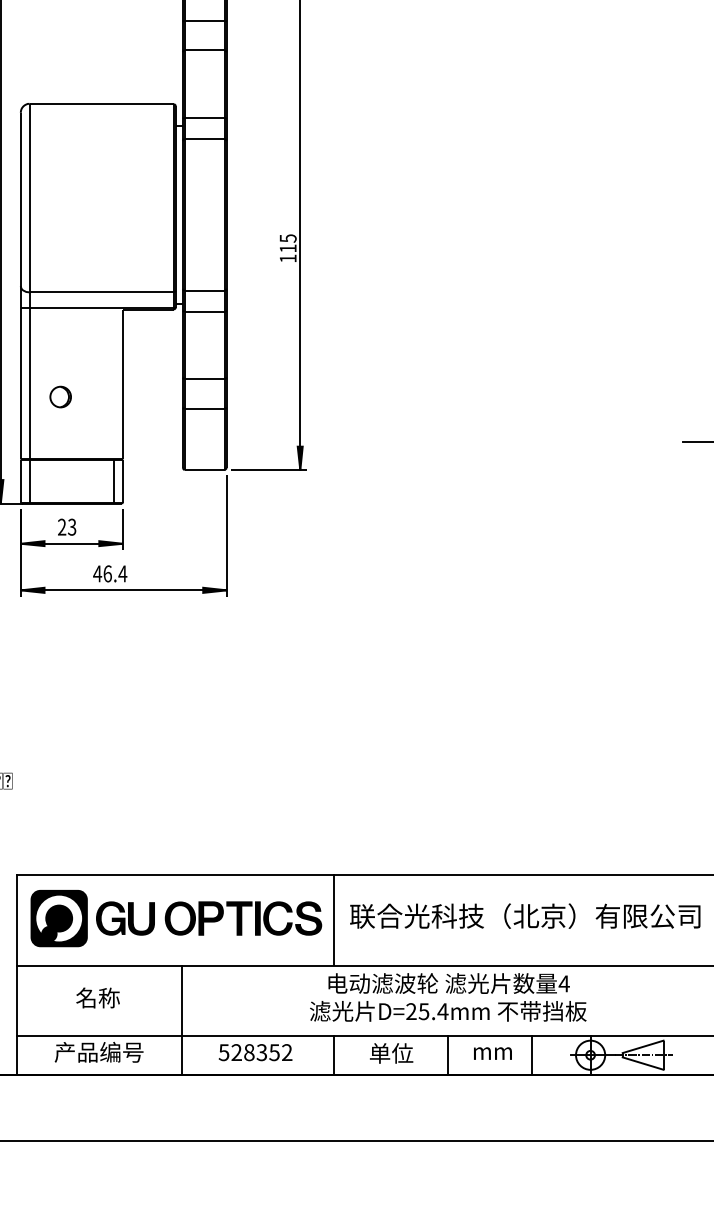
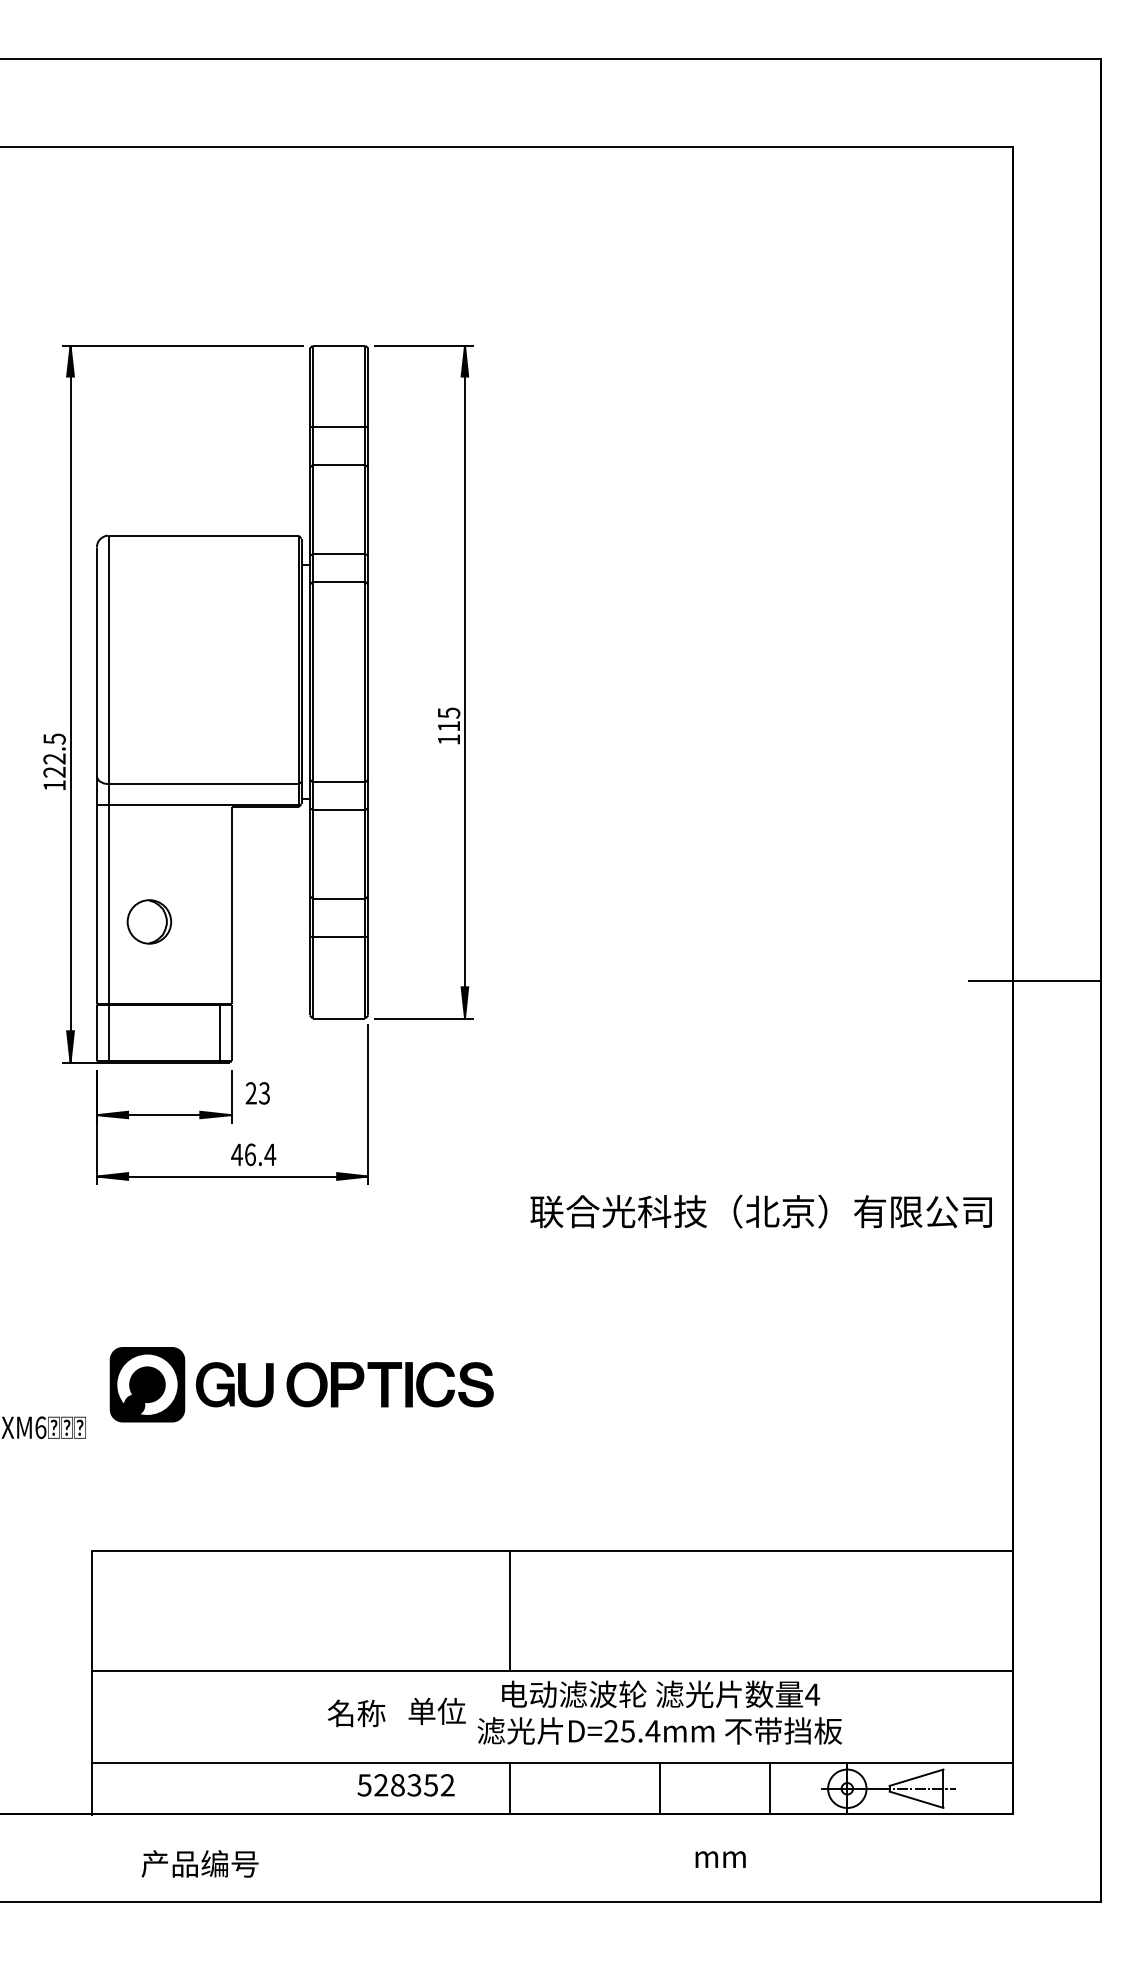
part: (60, 396) -> (149, 921), size x1.6
text: (66, 527) -> (257, 1093), moved
text: (110, 573) -> (253, 1154), moved
text: (524, 916) -> (760, 1211), moved
part: (176, 918) -> (301, 1384), moved
text: (97, 998) -> (356, 1713), moved
line: (181, 1020) -> (308, 1742), removed
text: (98, 1052) -> (199, 1863), moved
text: (391, 1052) -> (436, 1710), moved
text: (492, 1053) -> (720, 1859), moved

